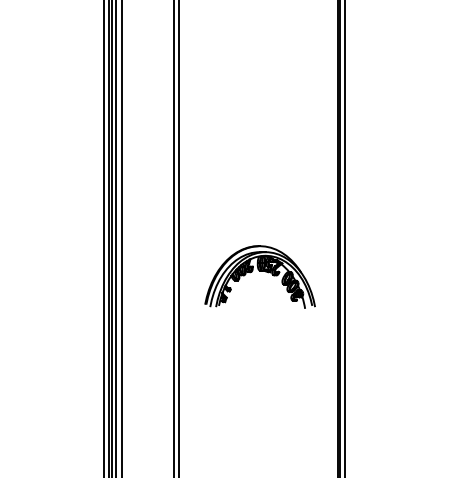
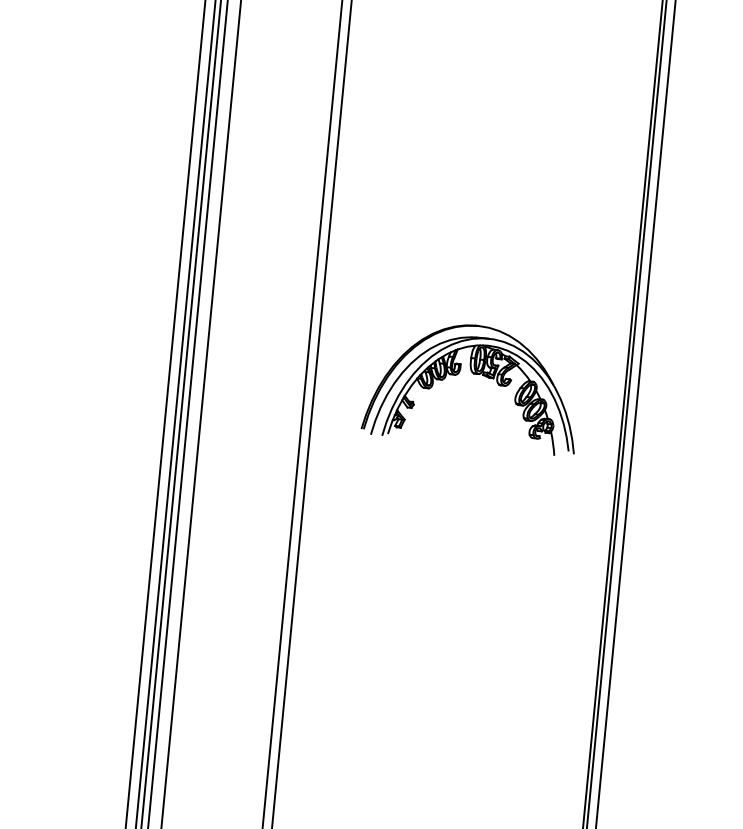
part: (259, 276) -> (471, 384), moved

